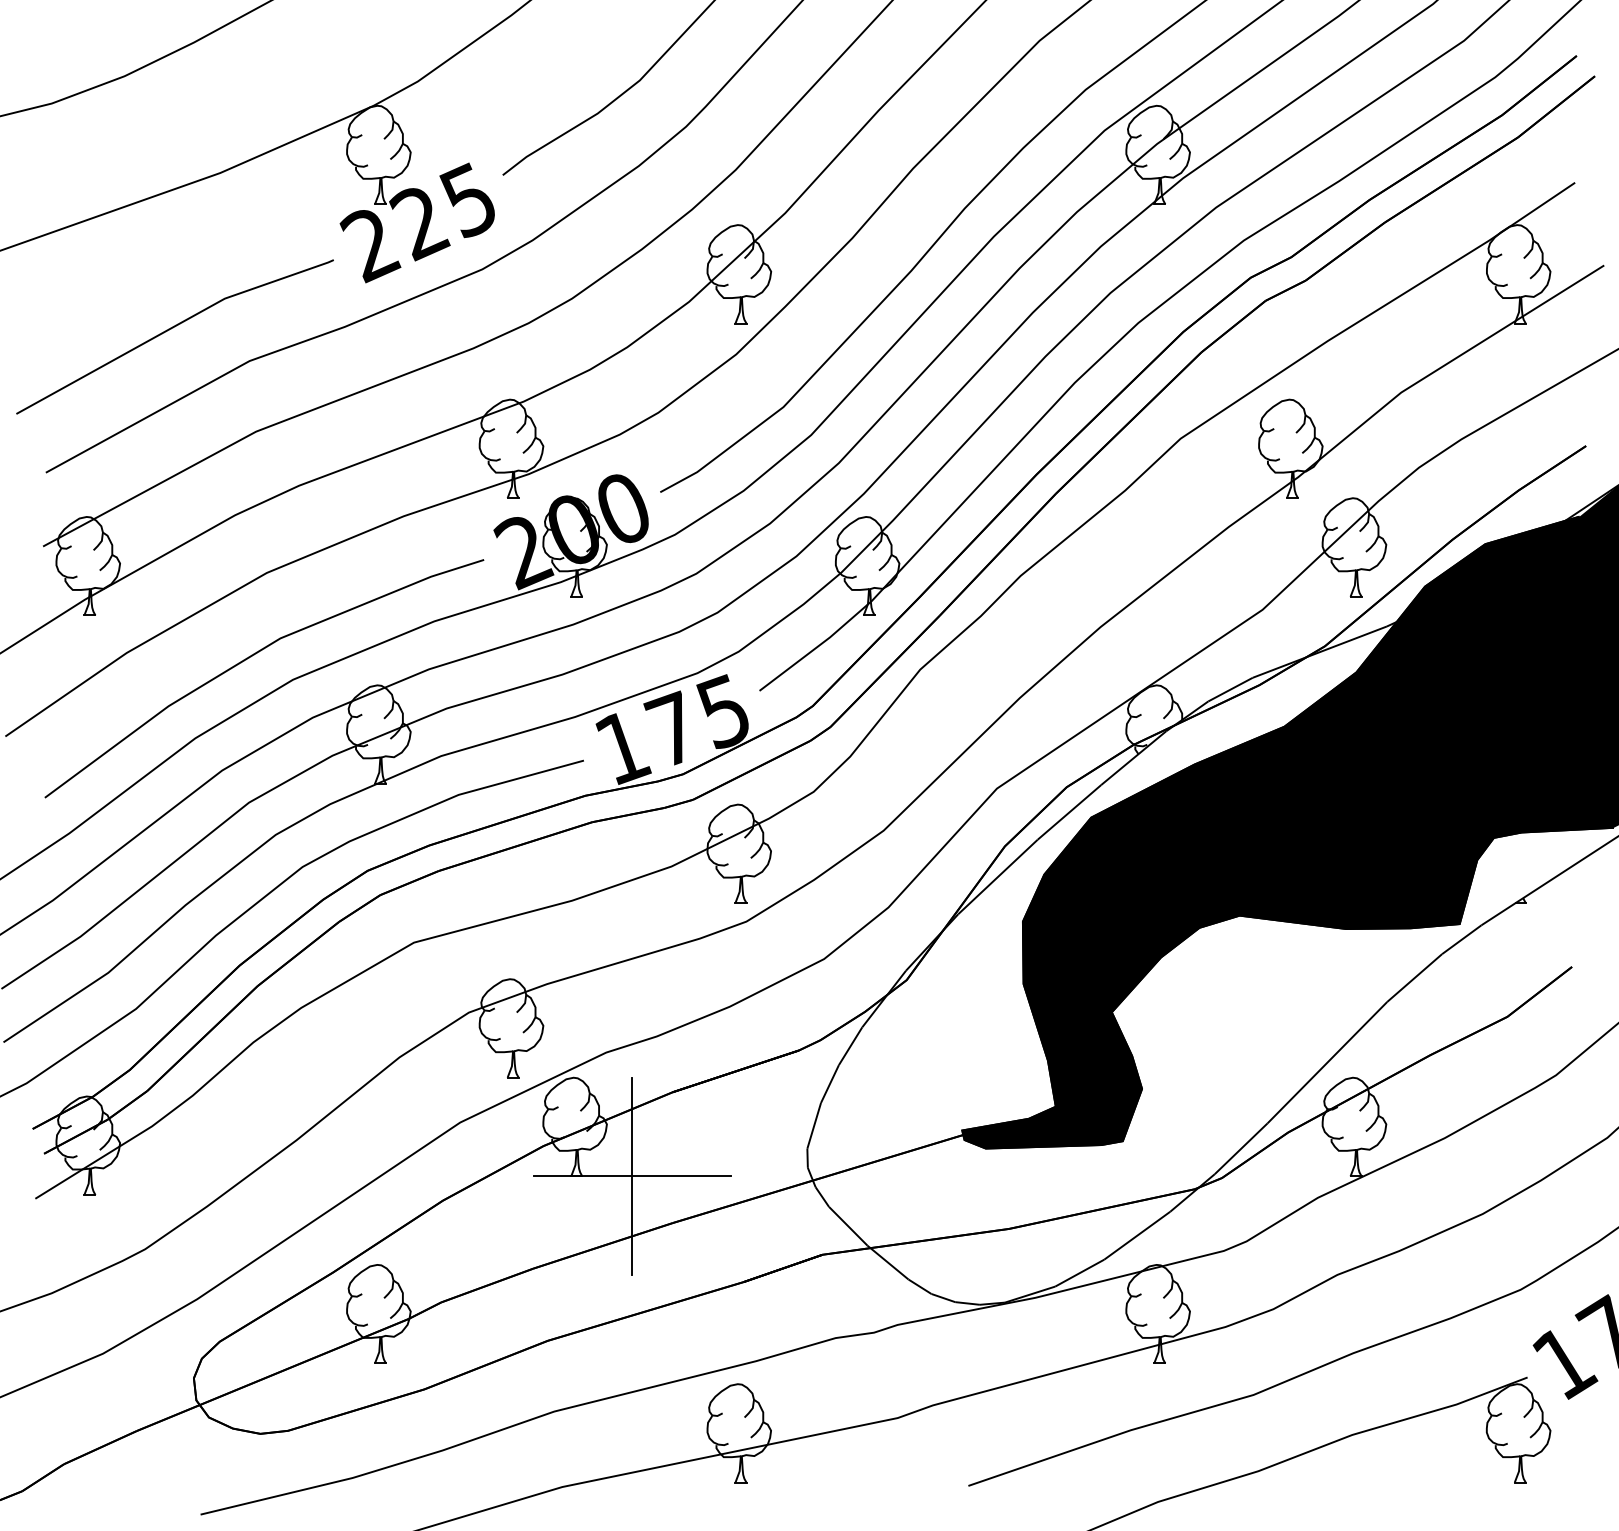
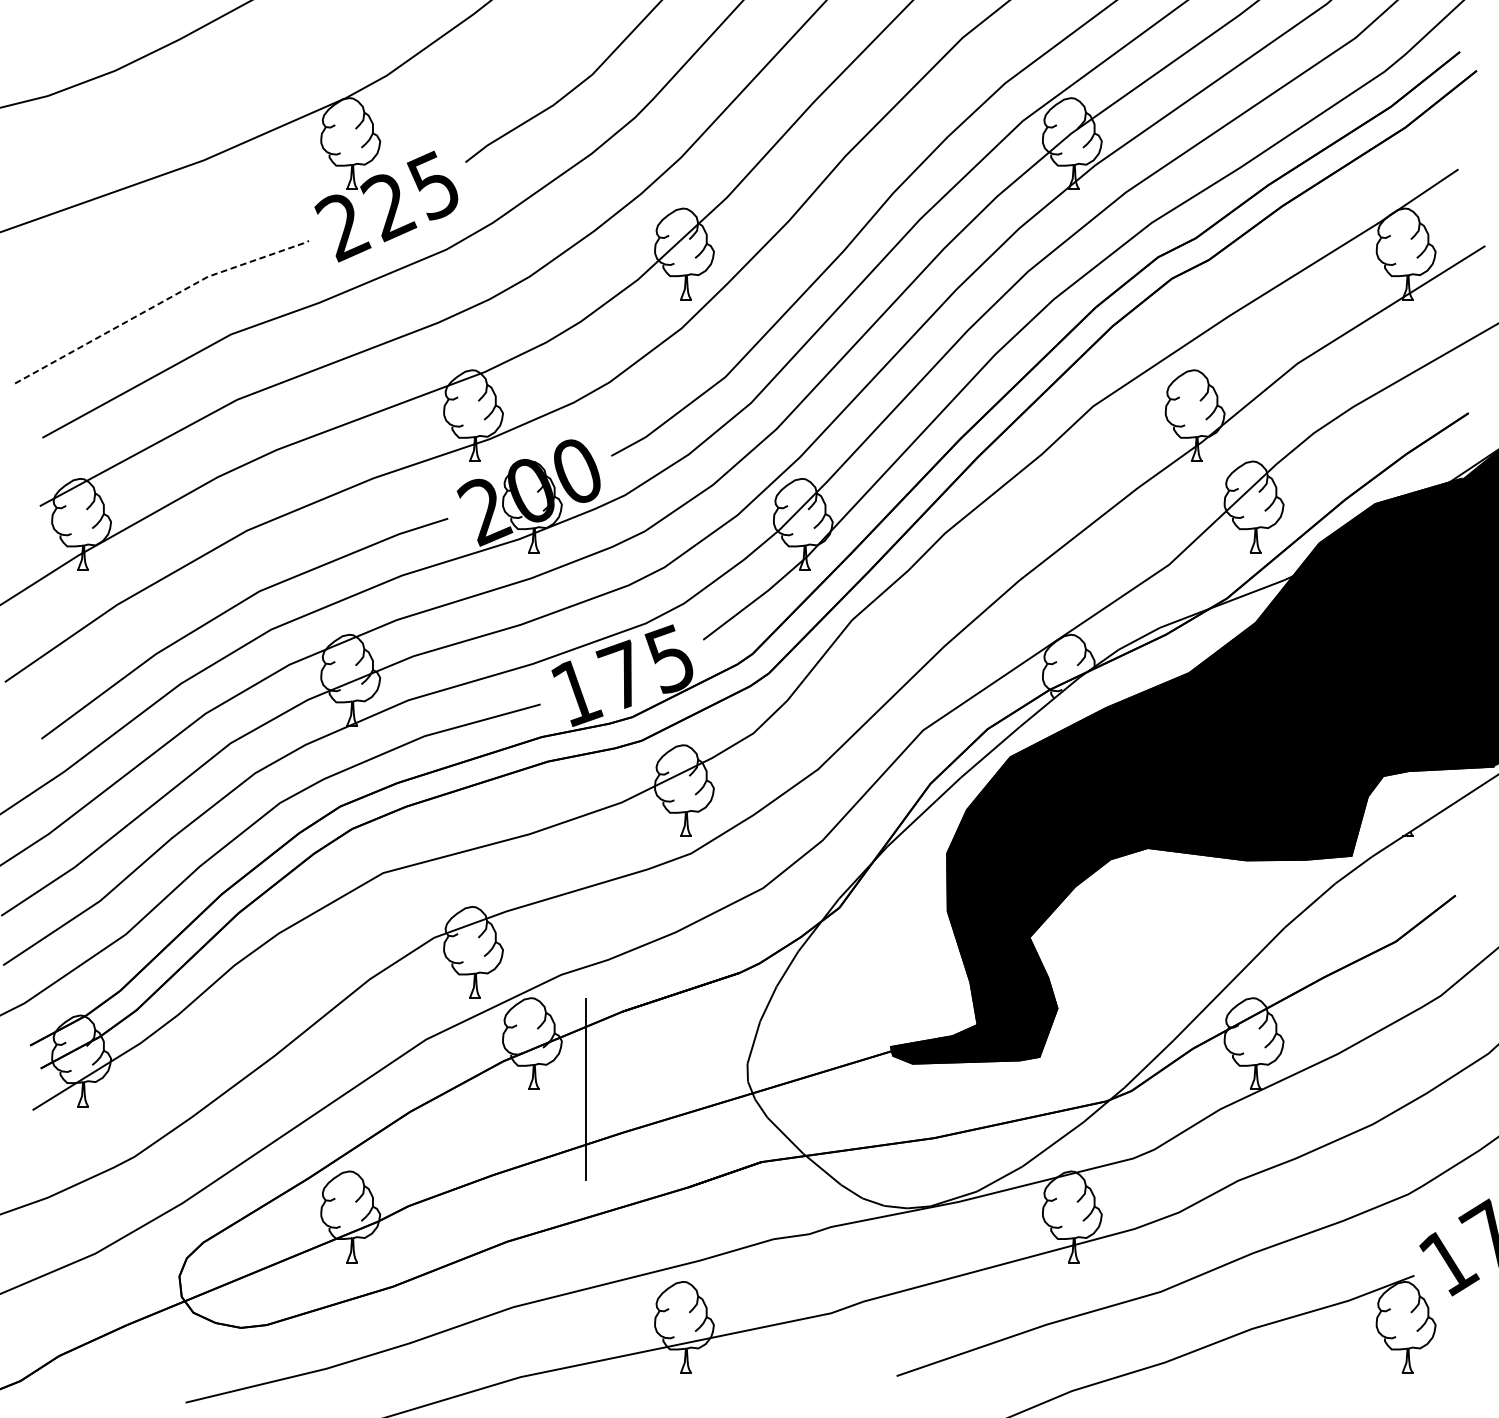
line: (172, 327) -> (159, 303), solid -> dashed
line: (632, 1176) -> (585, 1089), removed

